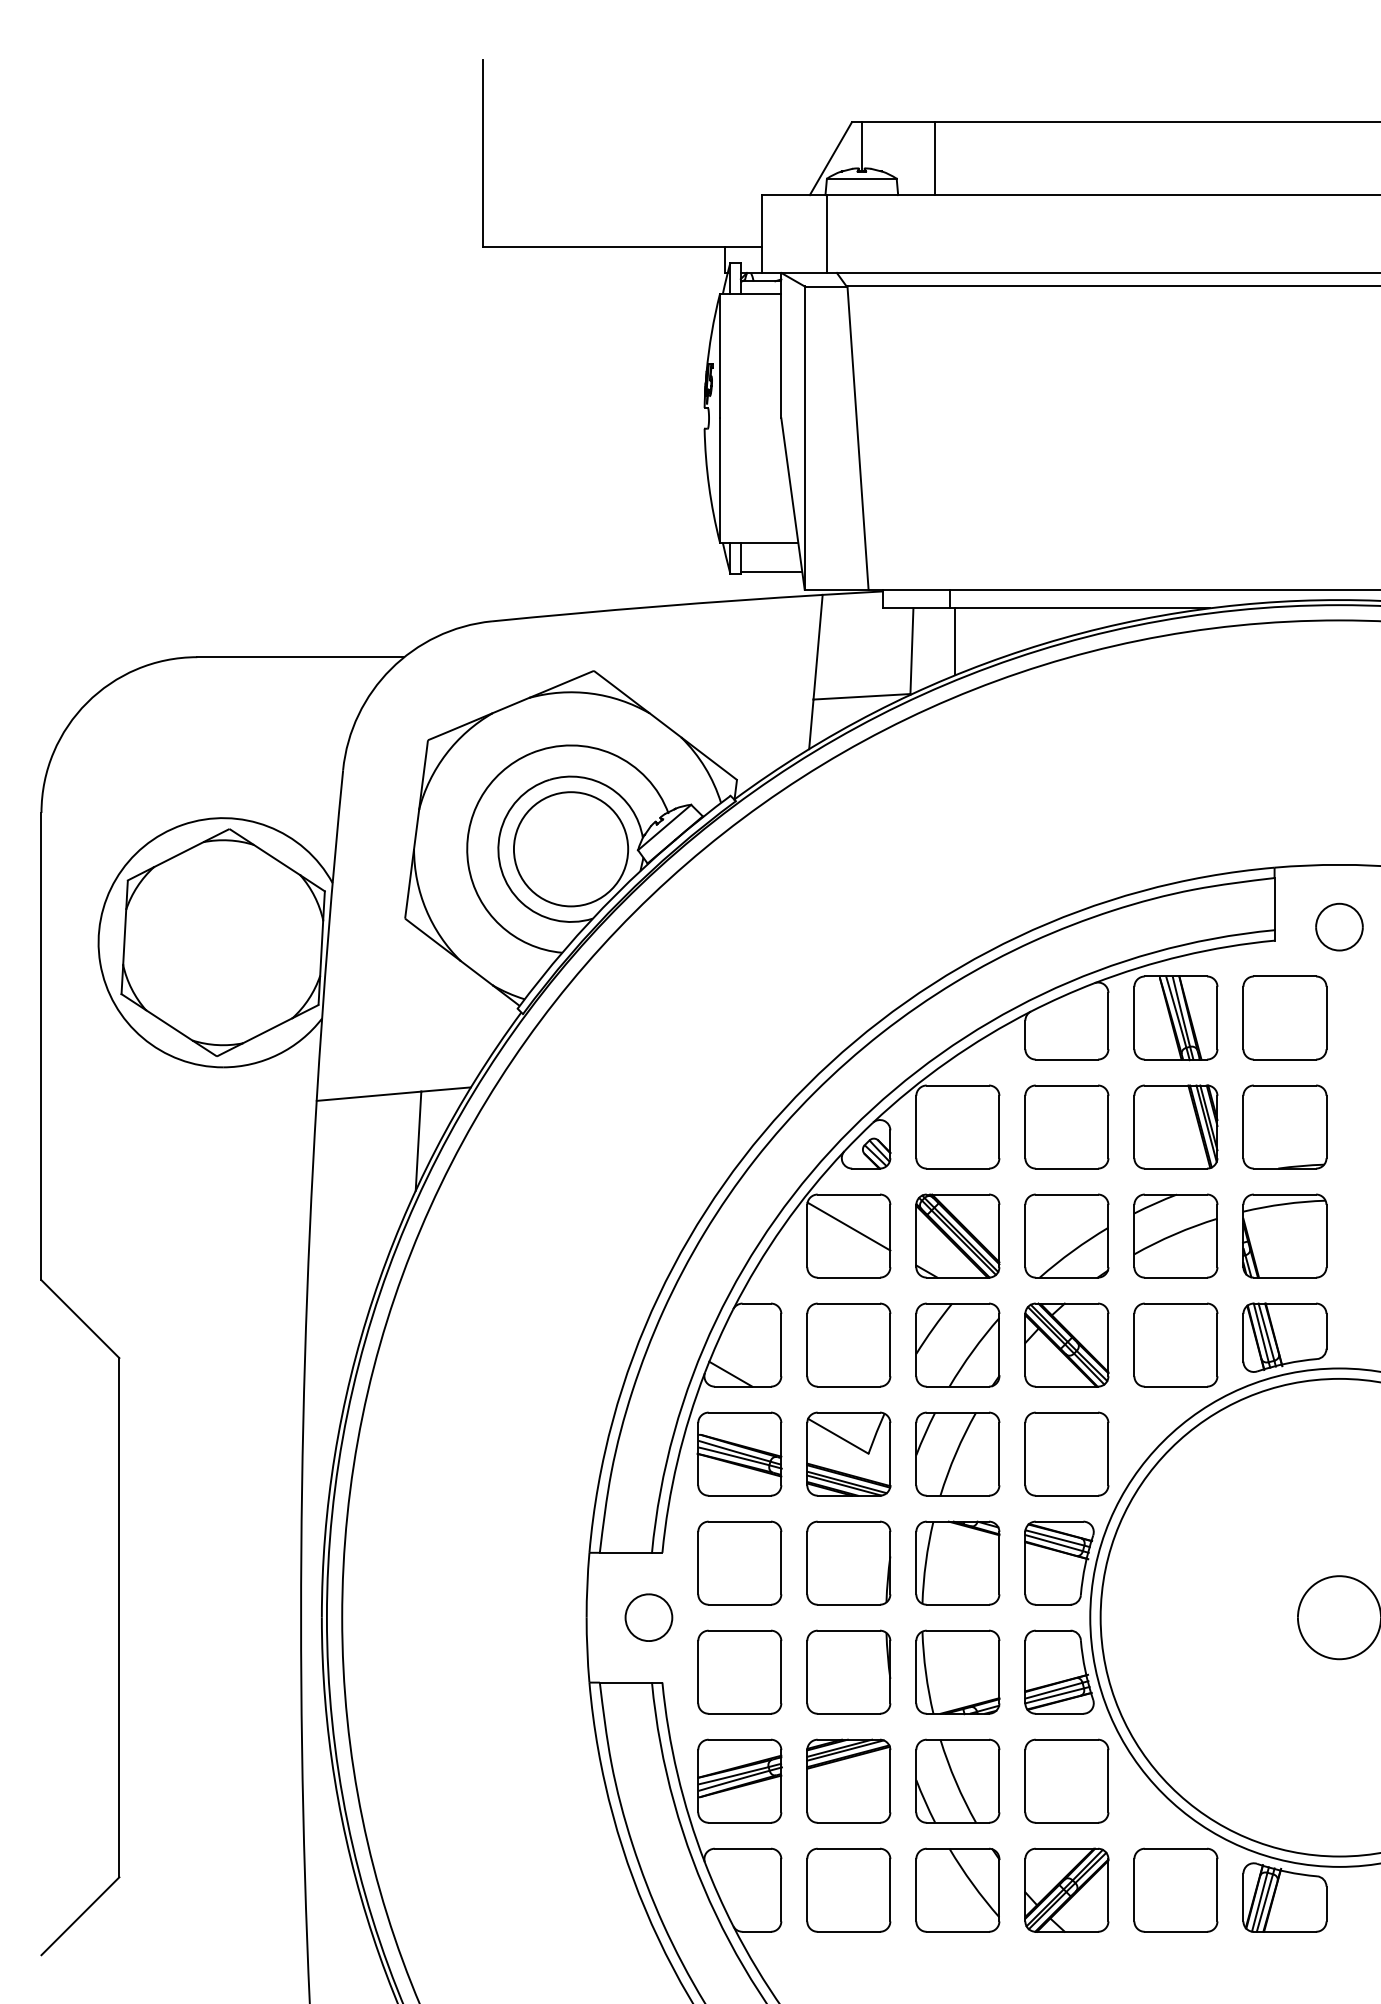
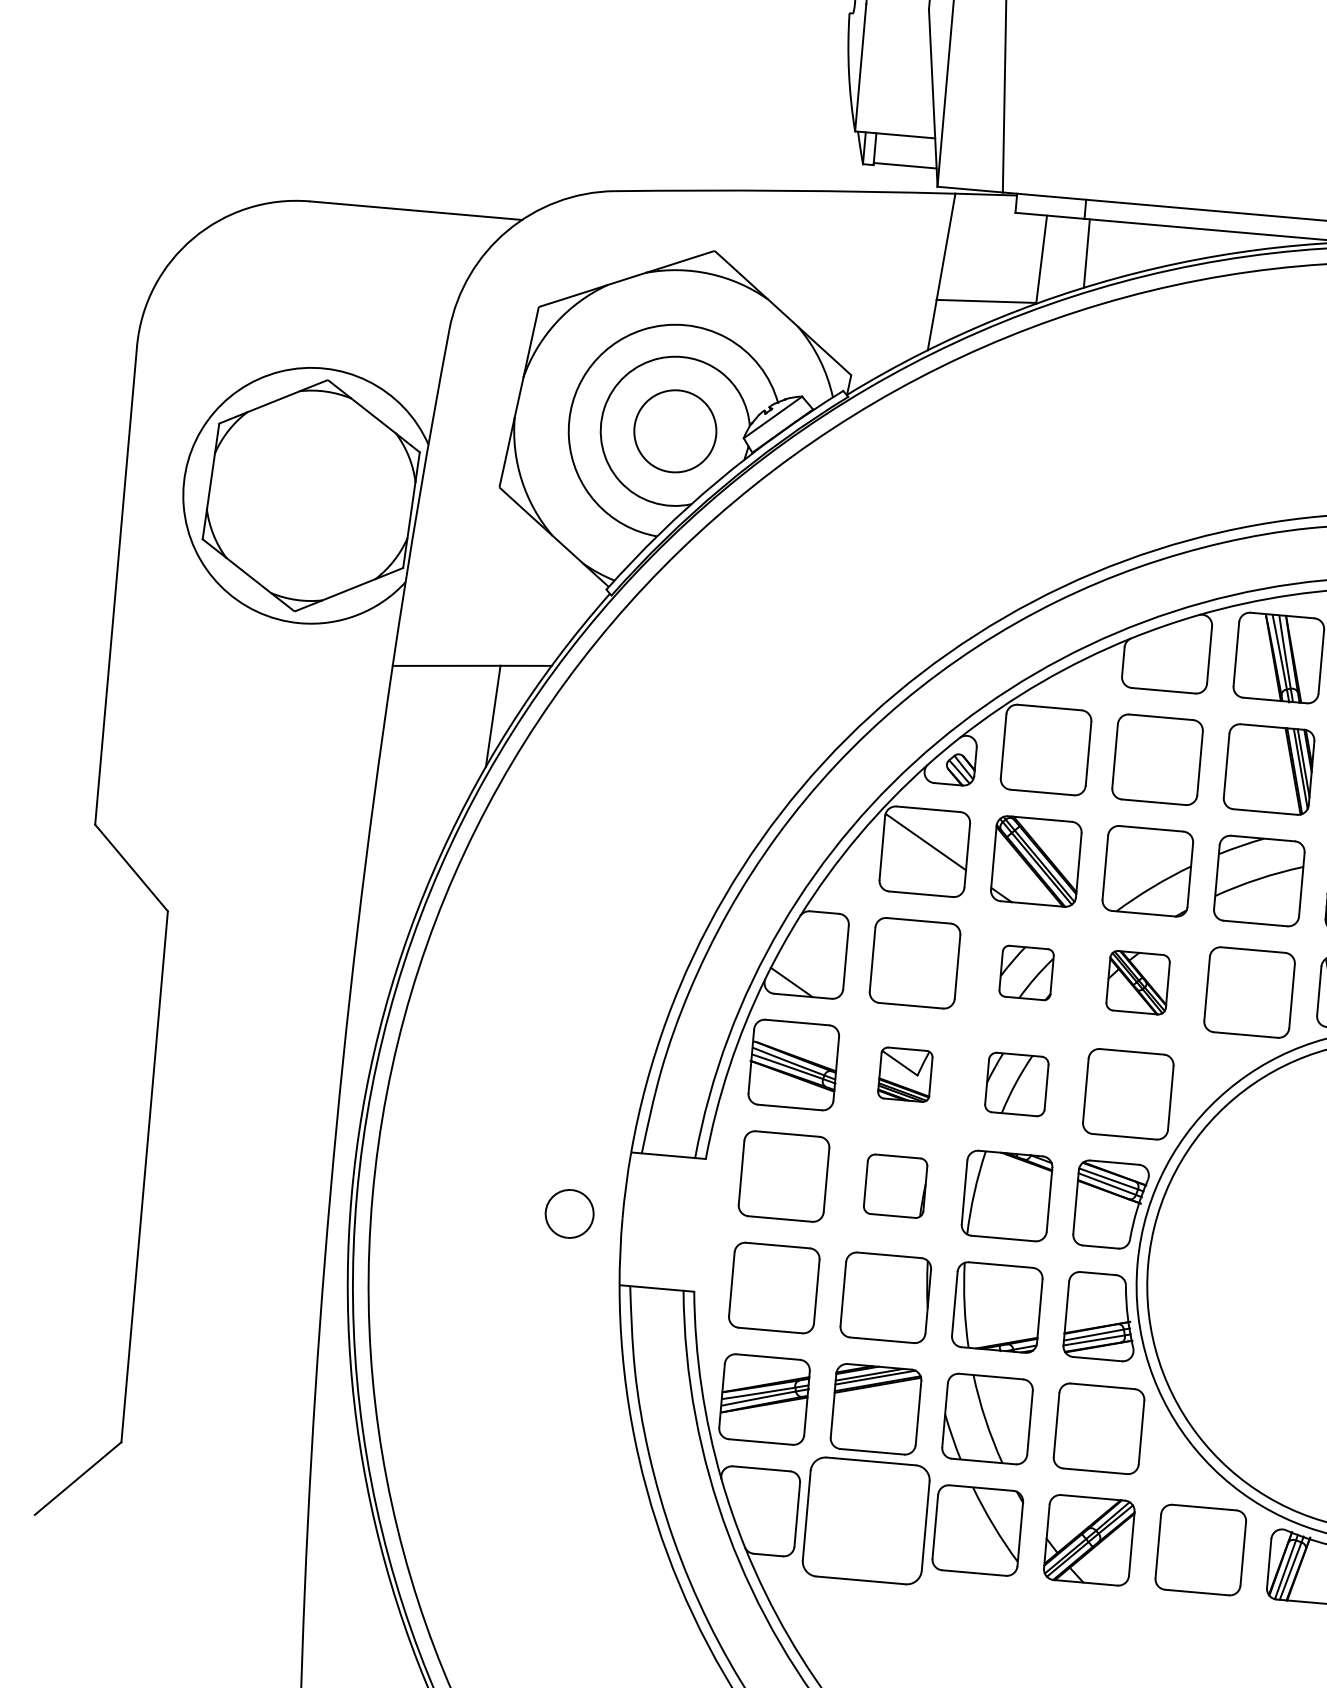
circle: (570, 849) -> (674, 431), size x0.7
part: (957, 1344) -> (1026, 972), size x0.6
part: (1066, 1344) -> (1137, 982), size x0.7
part: (848, 1453) -> (905, 1074), size x0.6
part: (957, 1453) -> (1016, 1083), size x0.7
part: (848, 1562) -> (895, 1185), size x0.7
part: (648, 1617) -> (569, 1213), moved
part: (848, 1889) -> (866, 1519), size x1.4

